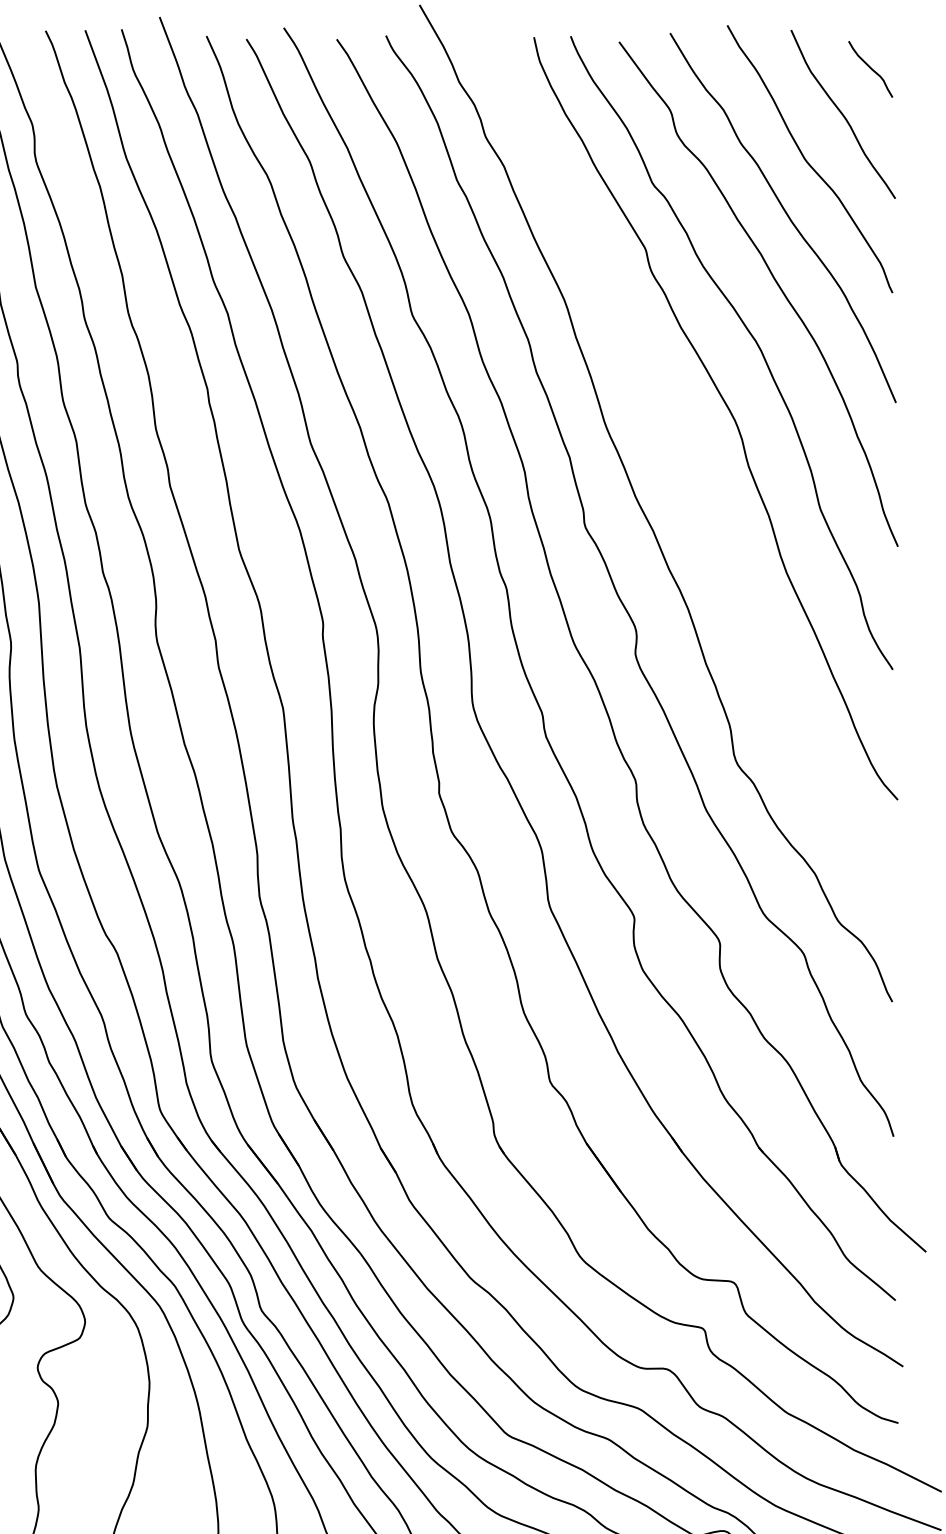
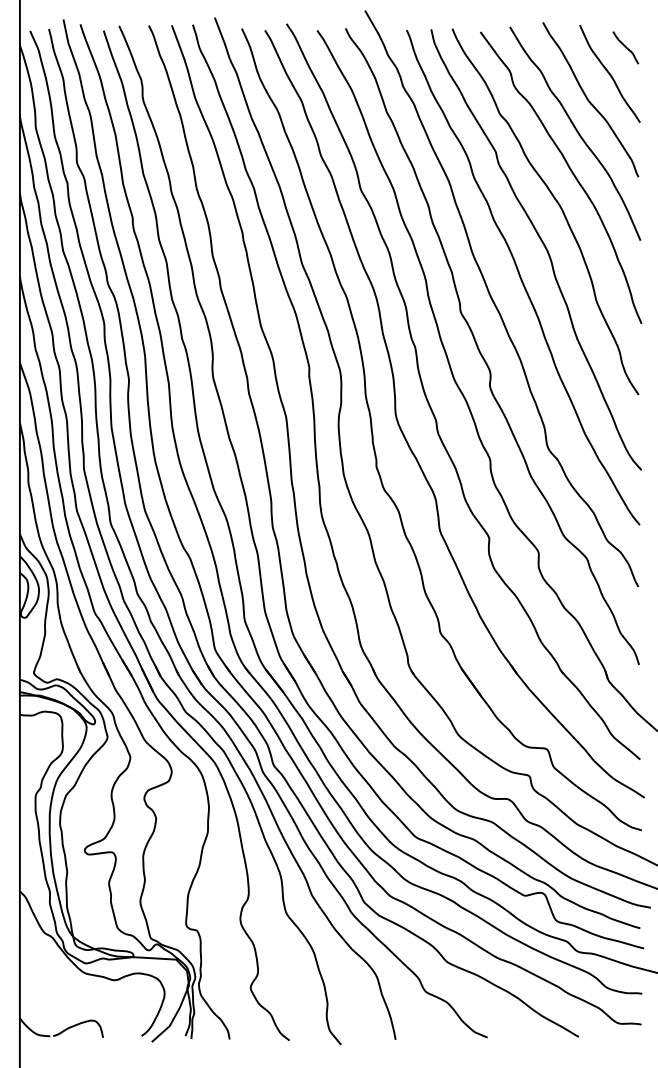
curve: (690, 466) -> (521, 277), added

